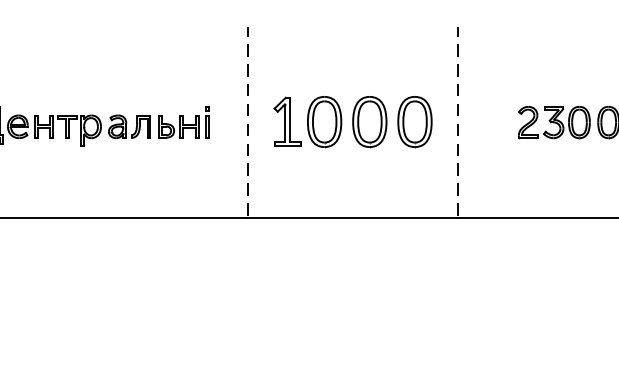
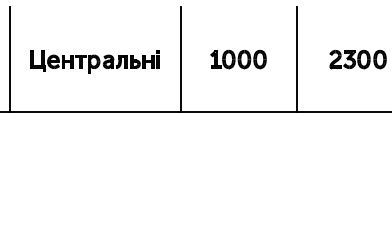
line: (247, 120) -> (180, 58), dashed -> solid
line: (459, 120) -> (297, 58), dashed -> solid
part: (352, 122) -> (238, 59), size x0.62

